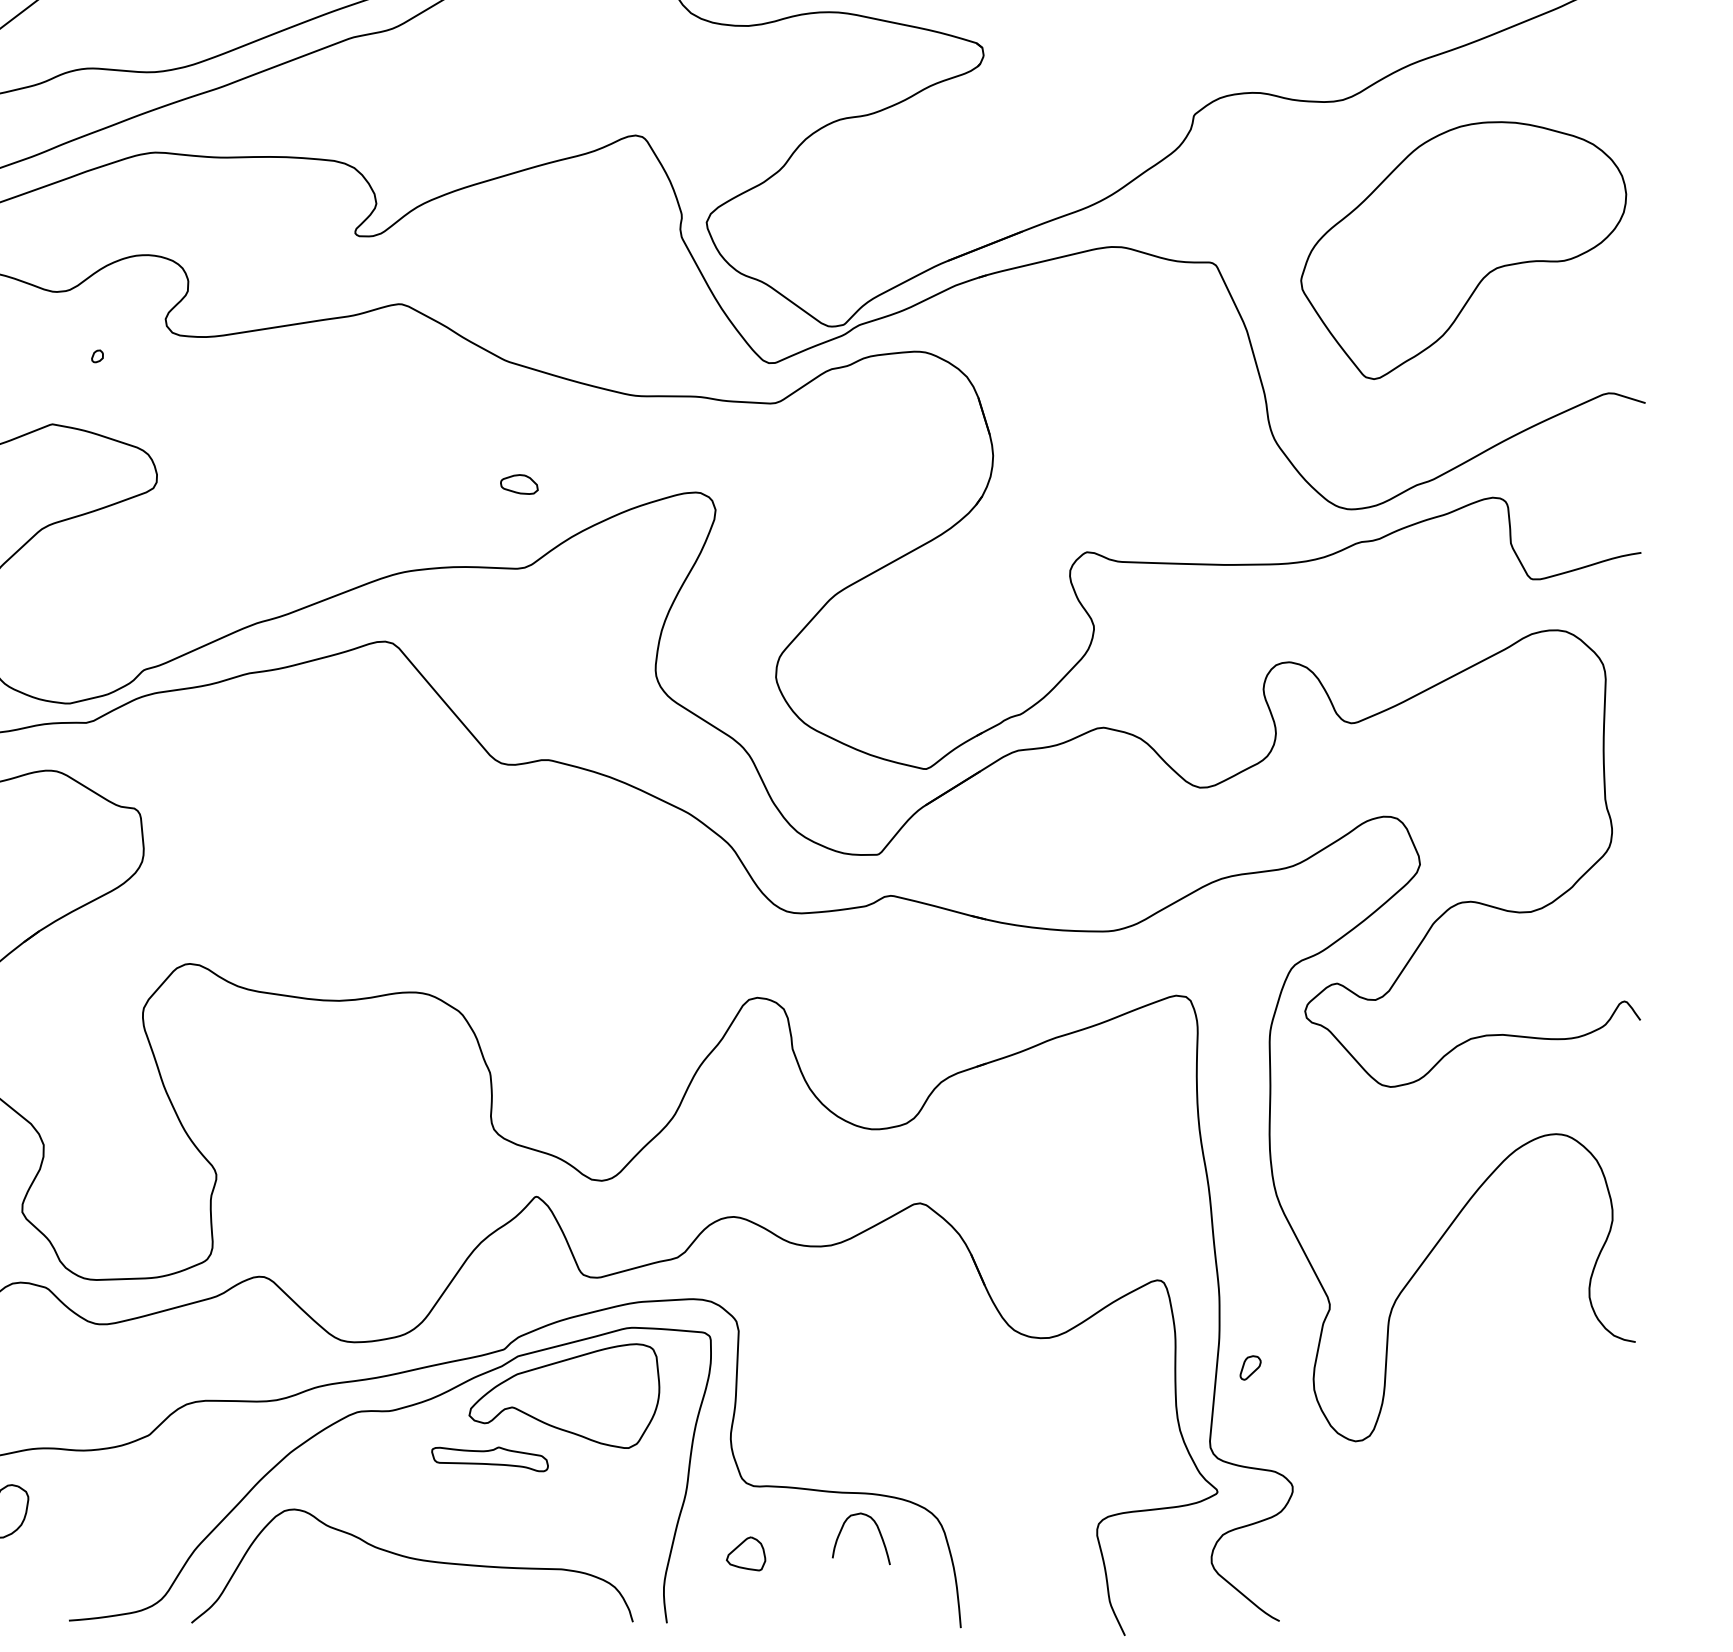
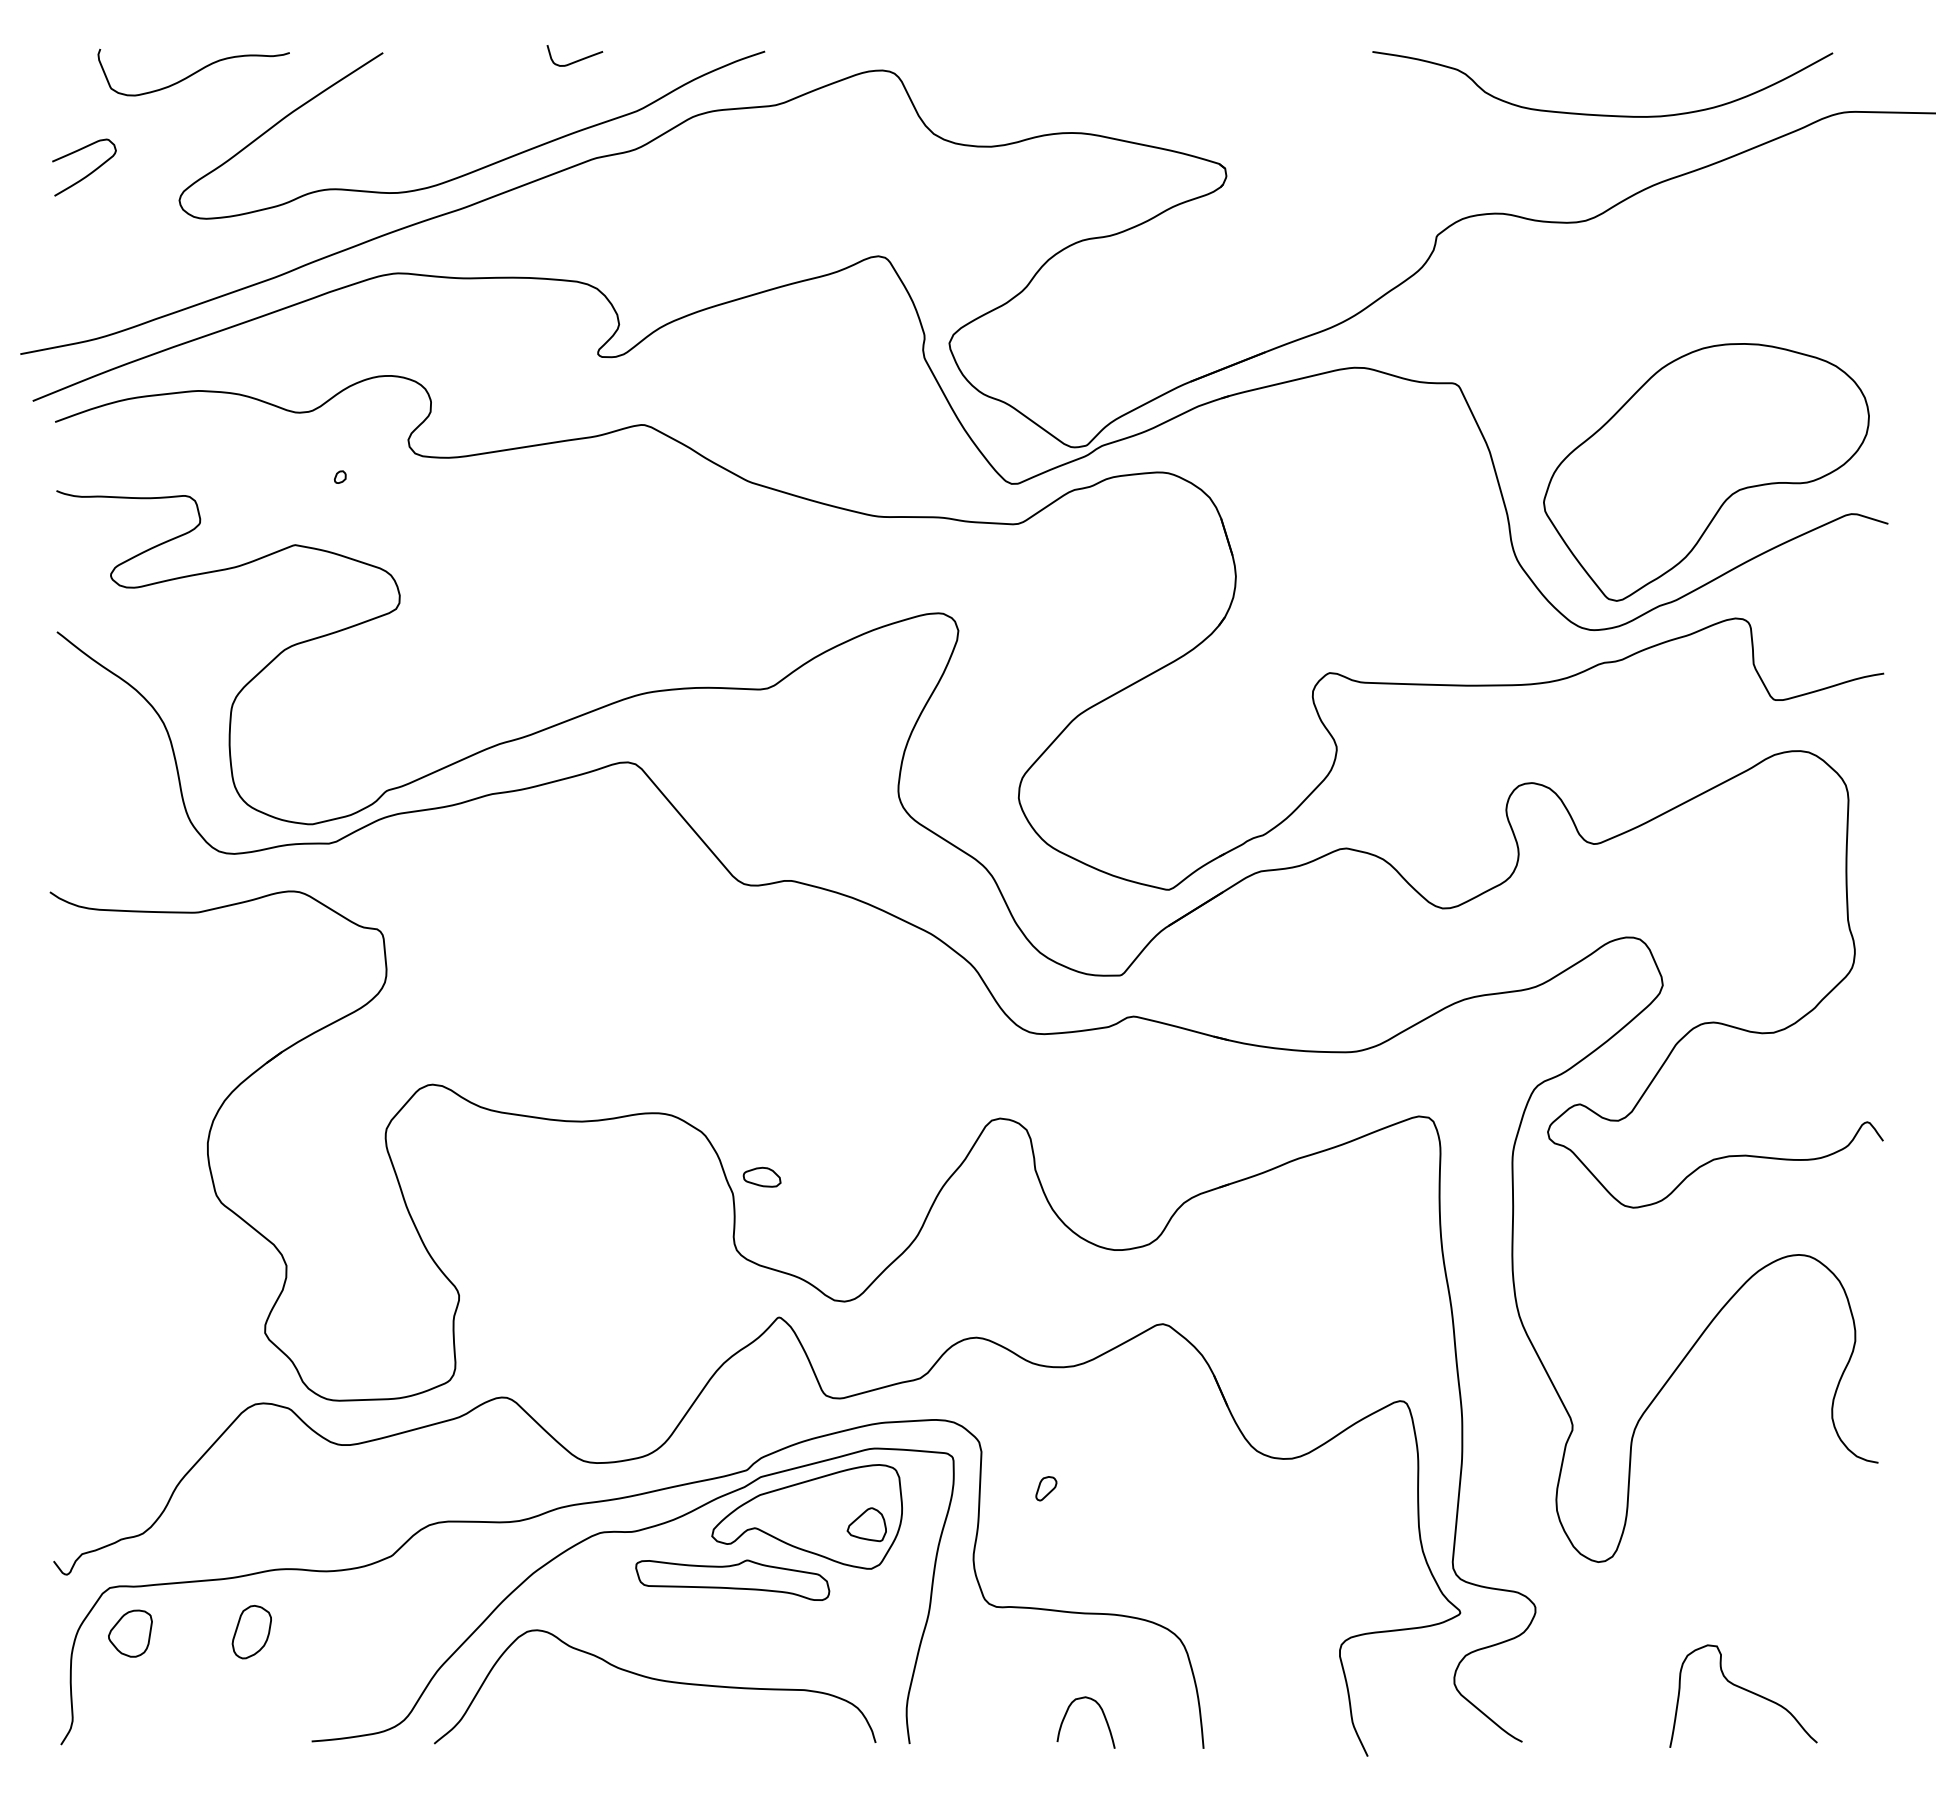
part: (1463, 250) -> (1706, 472), moved
part: (518, 483) -> (761, 1176), moved
part: (1250, 1367) -> (1046, 1488), moved
part: (489, 1458) -> (732, 1579), size x1.67
curve: (878, 1532) -> (1103, 1716), moved
part: (745, 1553) -> (866, 1524), moved
curve: (1503, 1570) -> (1746, 1691), added

